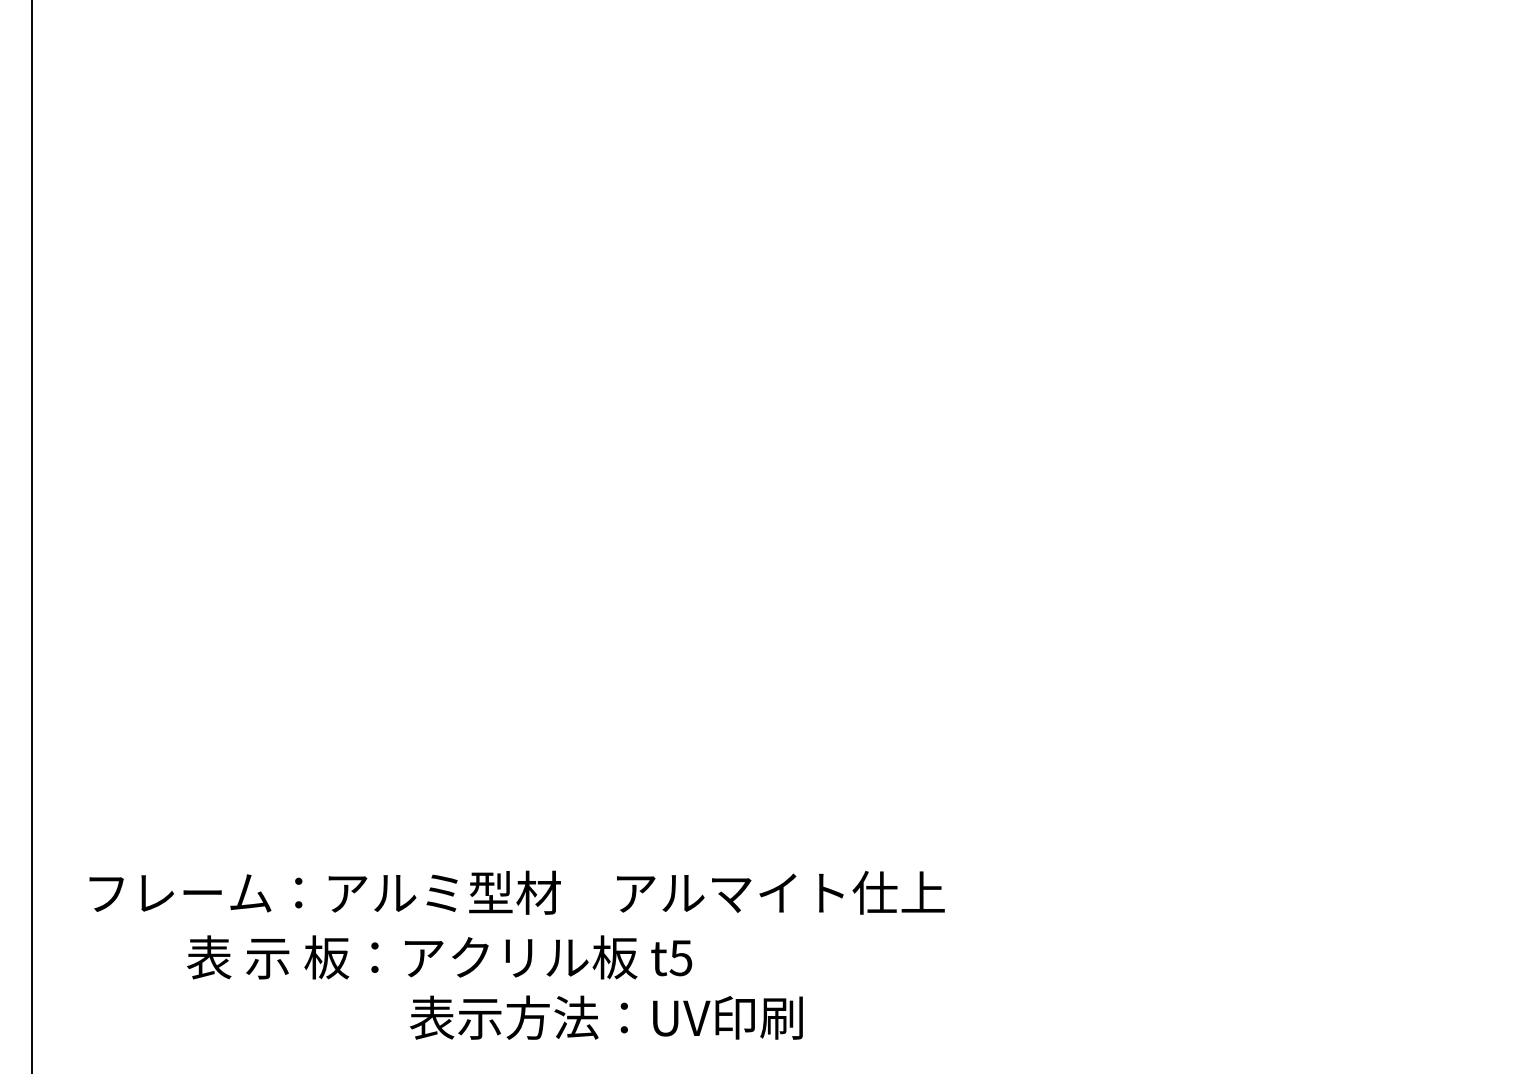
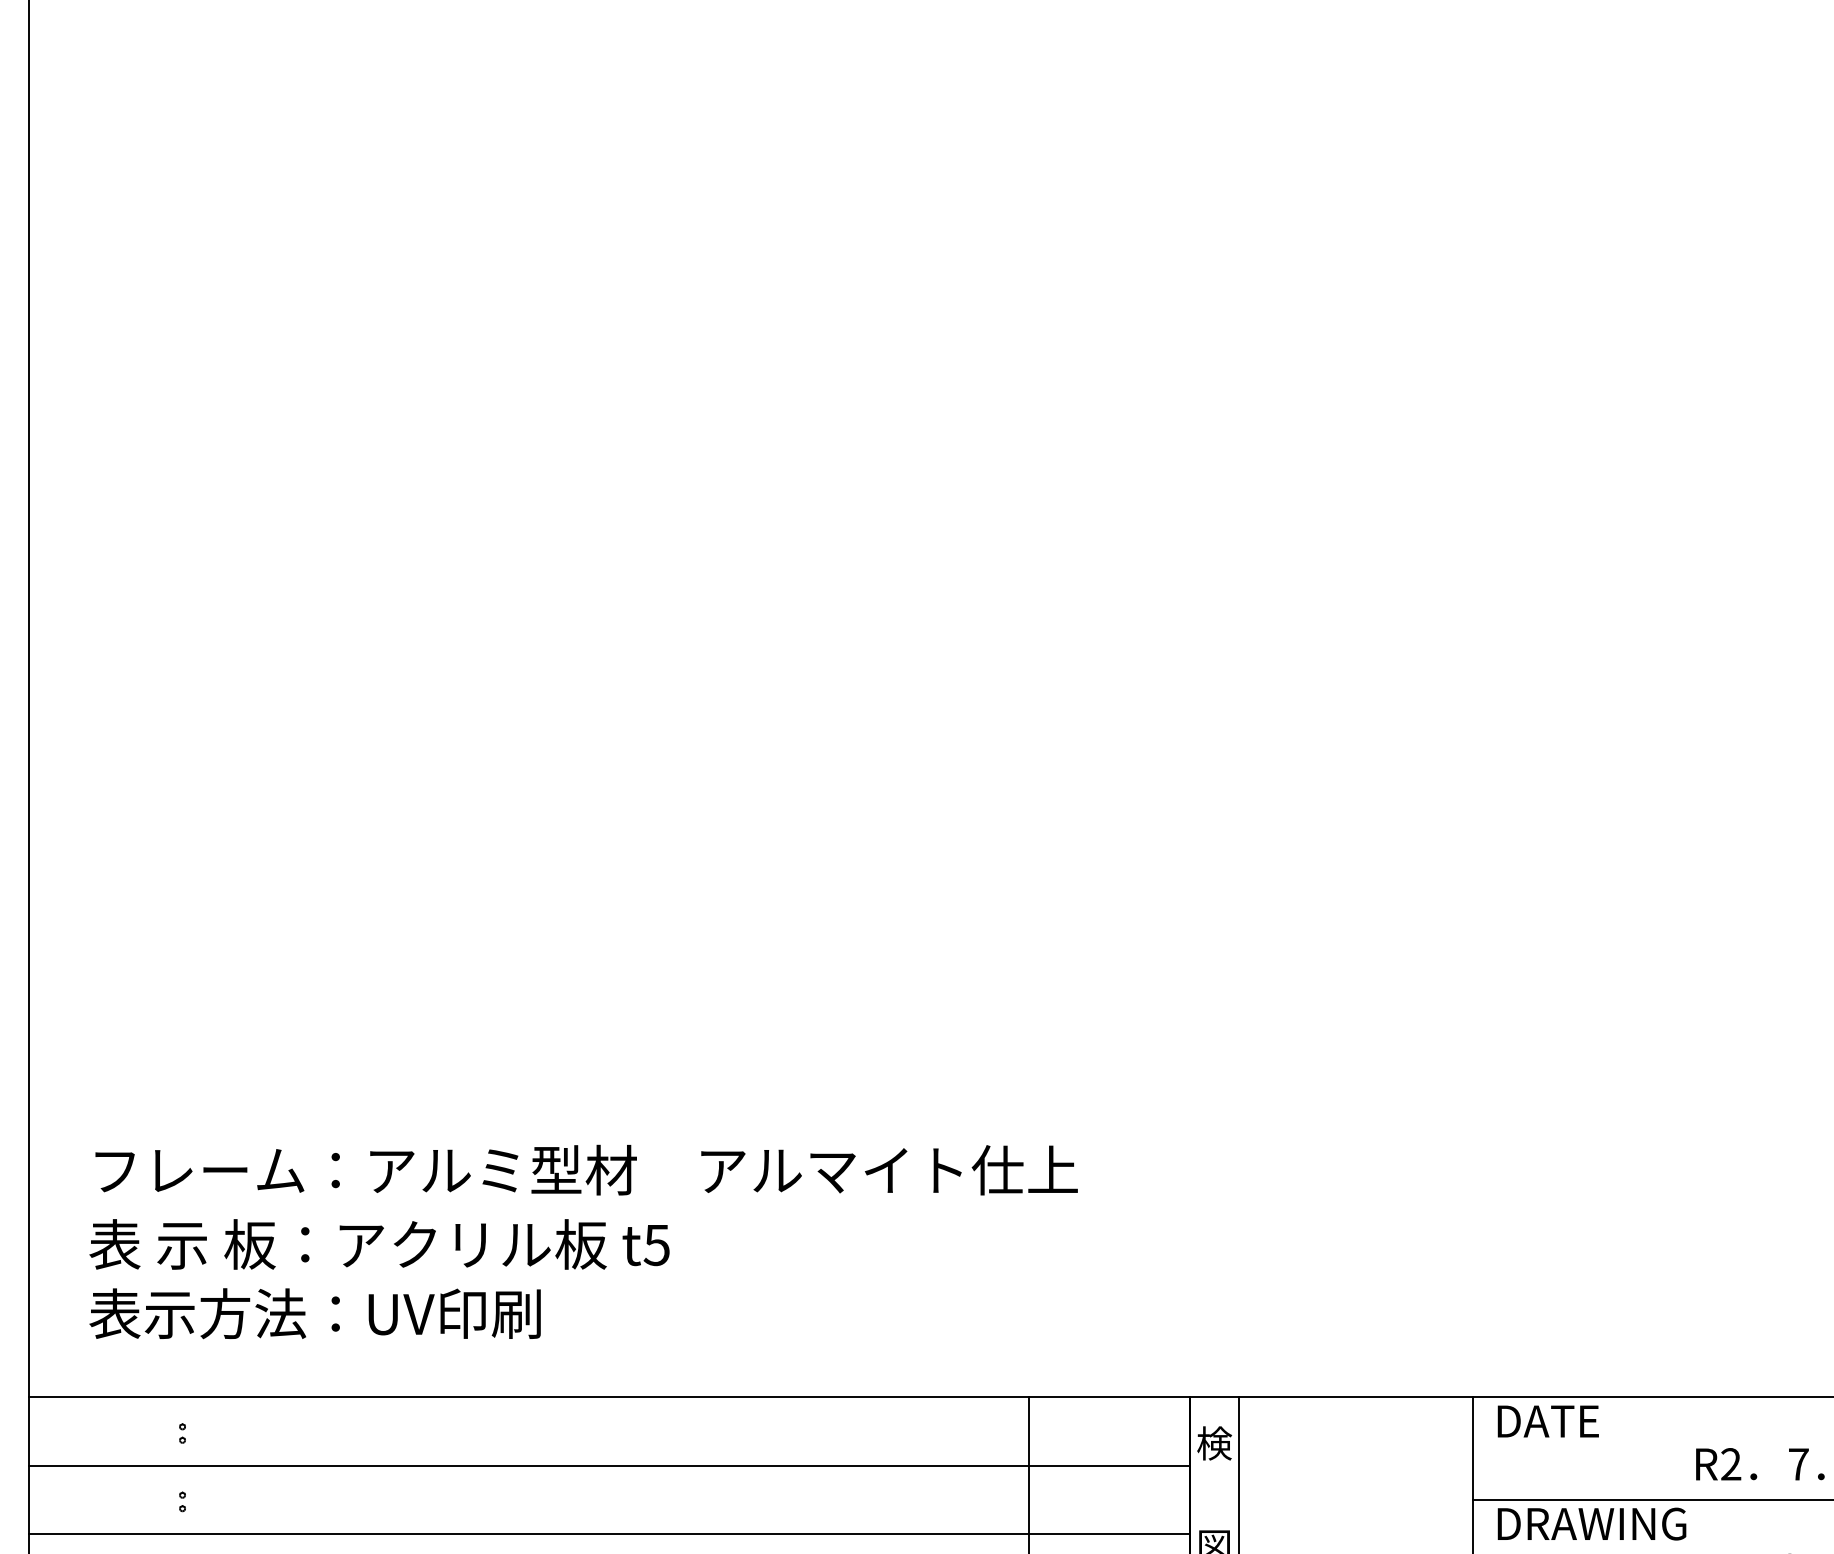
text: (439, 957) -> (379, 1244), moved
text: (605, 1017) -> (314, 1313), moved

